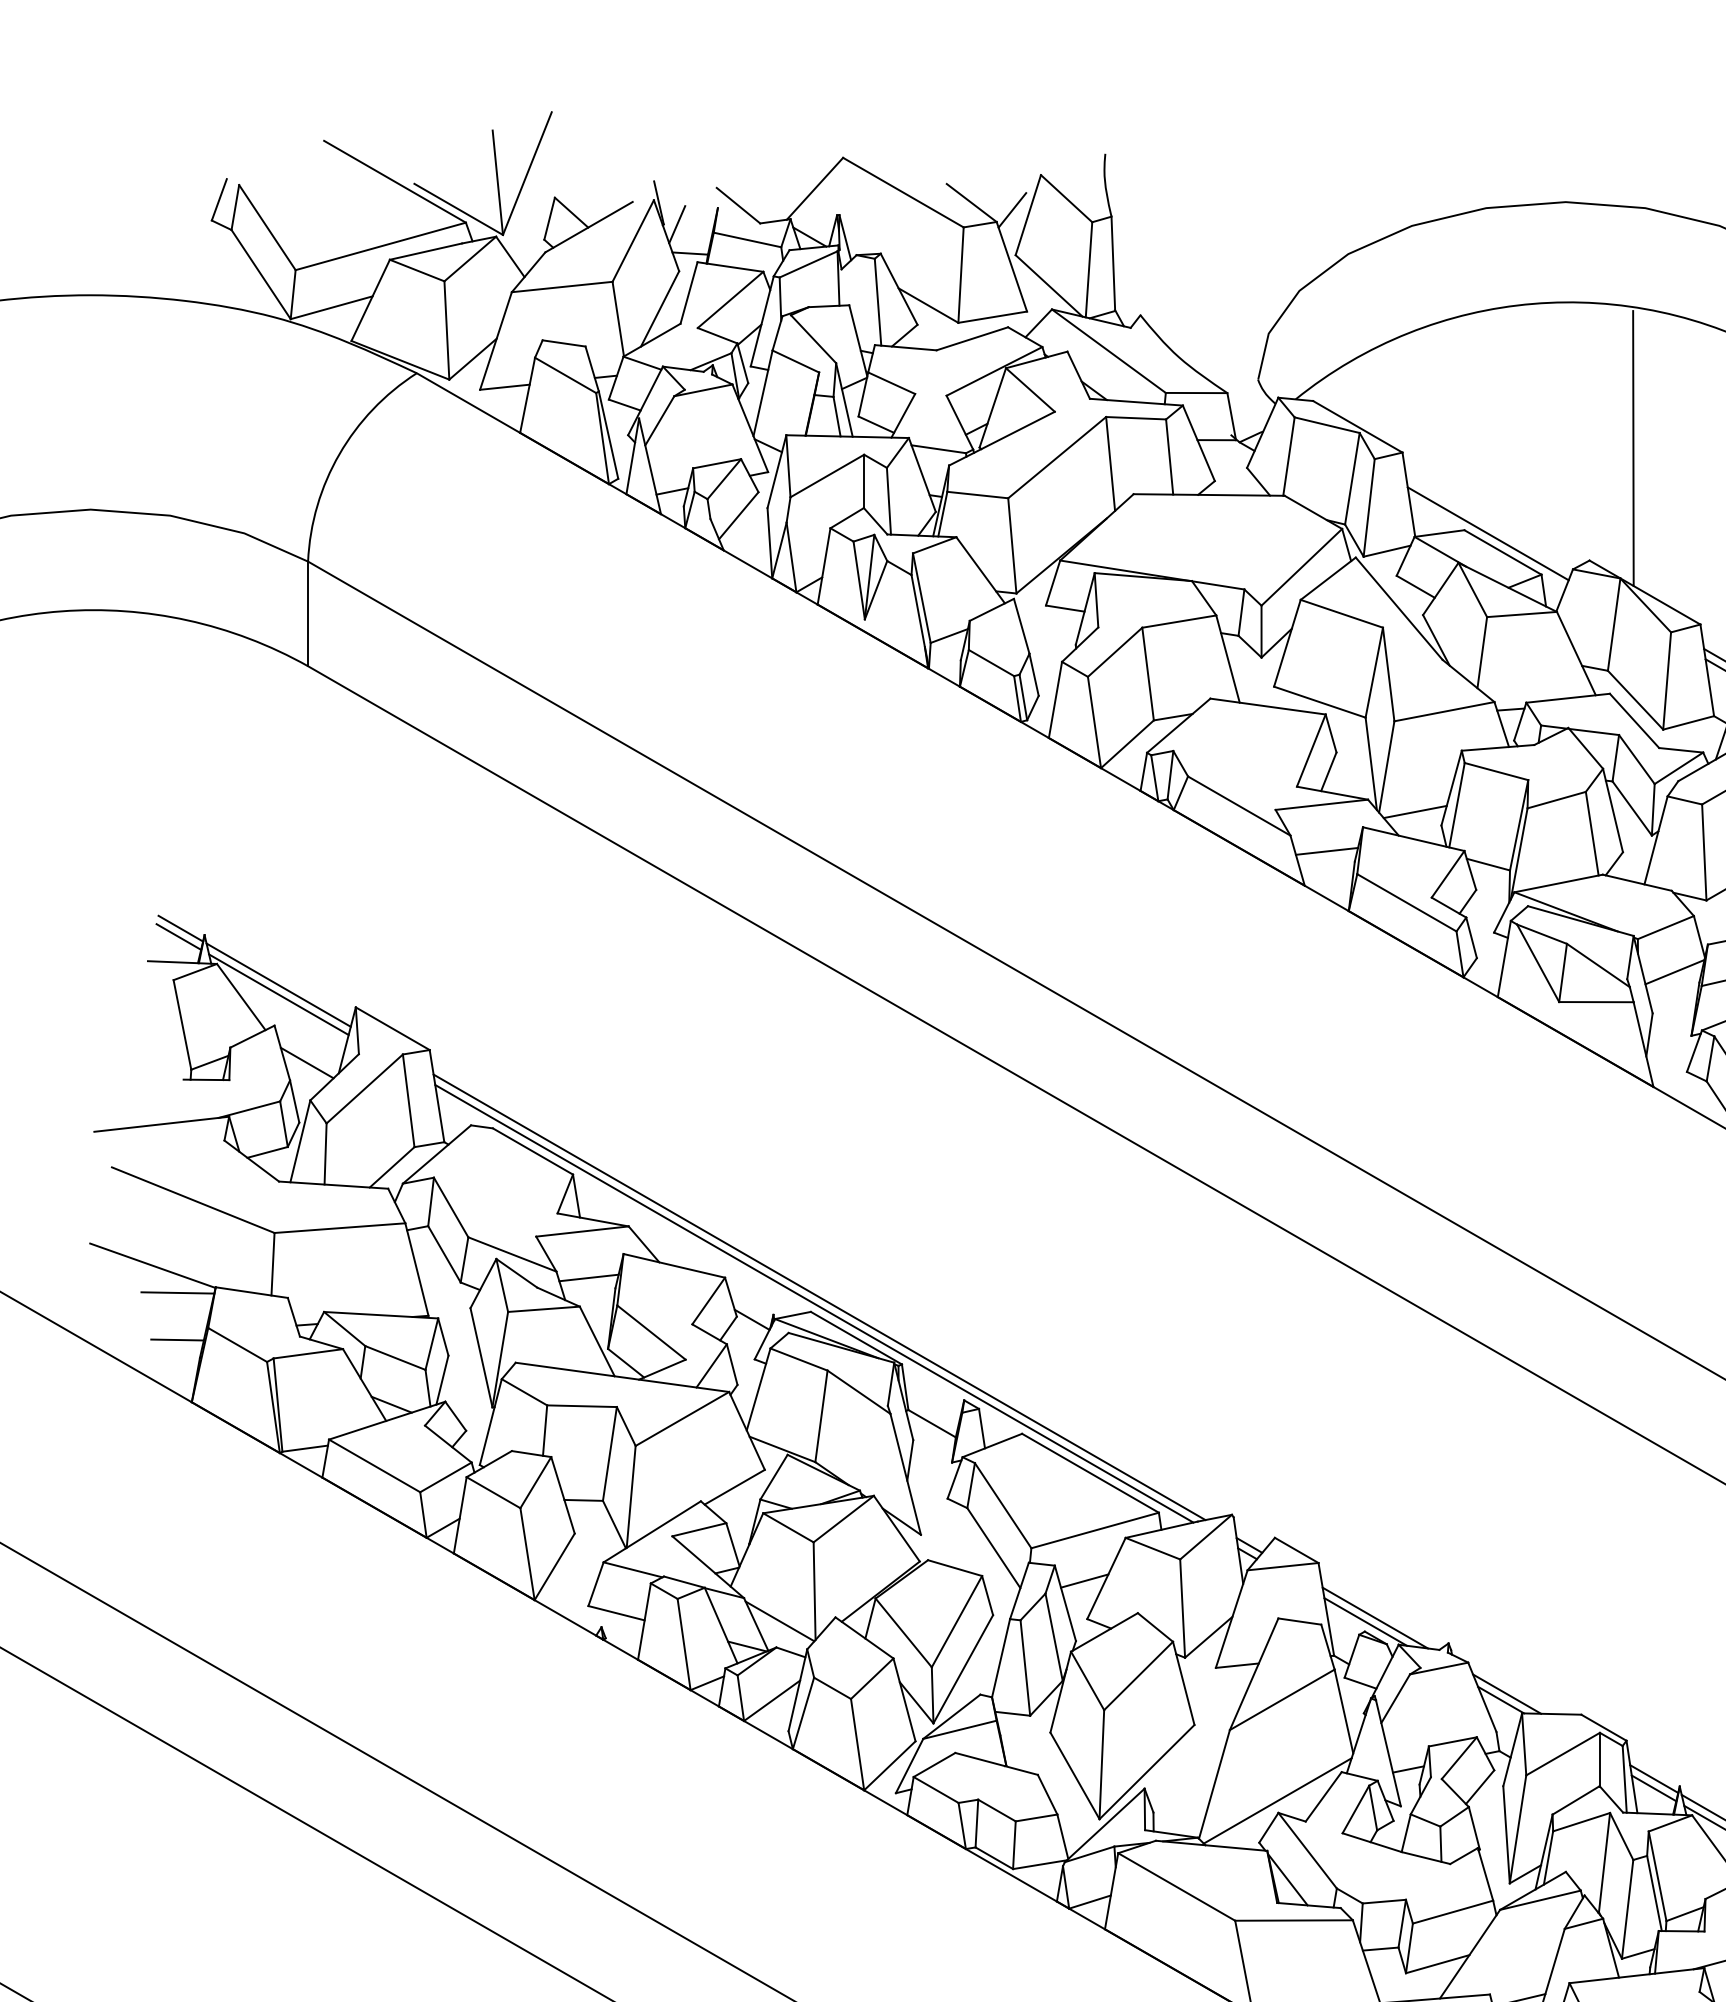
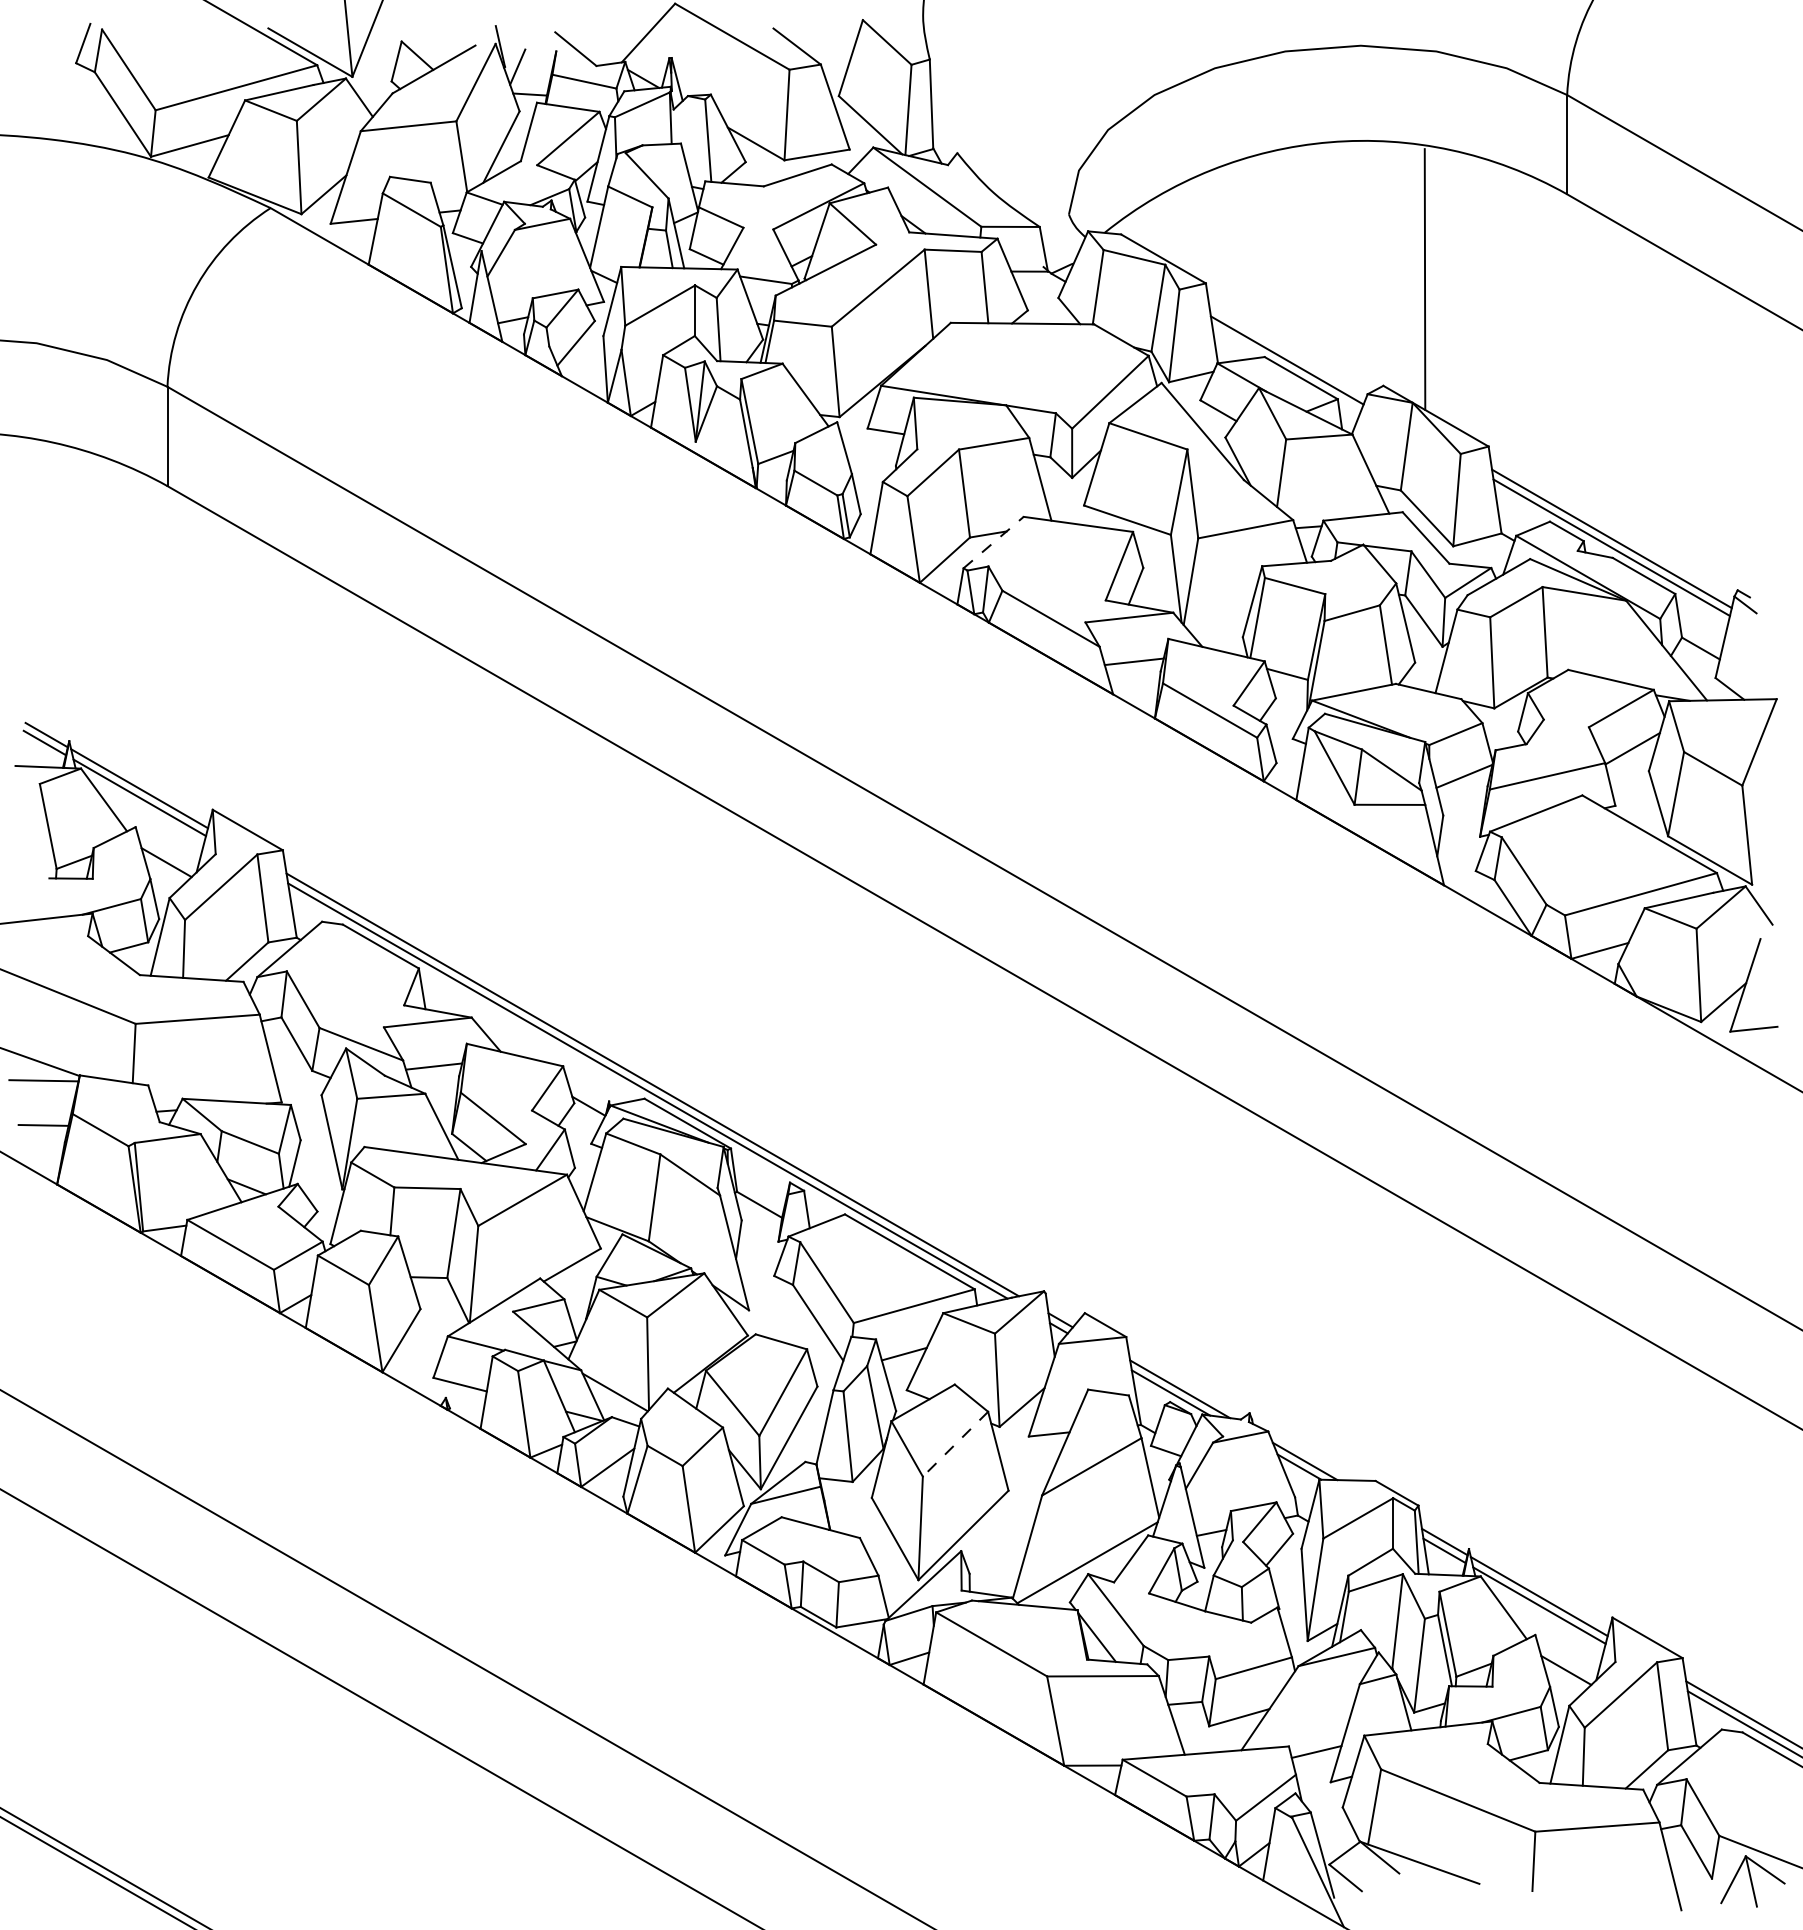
line: (1012, 210) -> (835, 53), removed
line: (1178, 725) -> (993, 542), solid -> dashed
line: (1414, 812) -> (1217, 624), removed
line: (1138, 1676) -> (955, 1444), solid -> dashed

